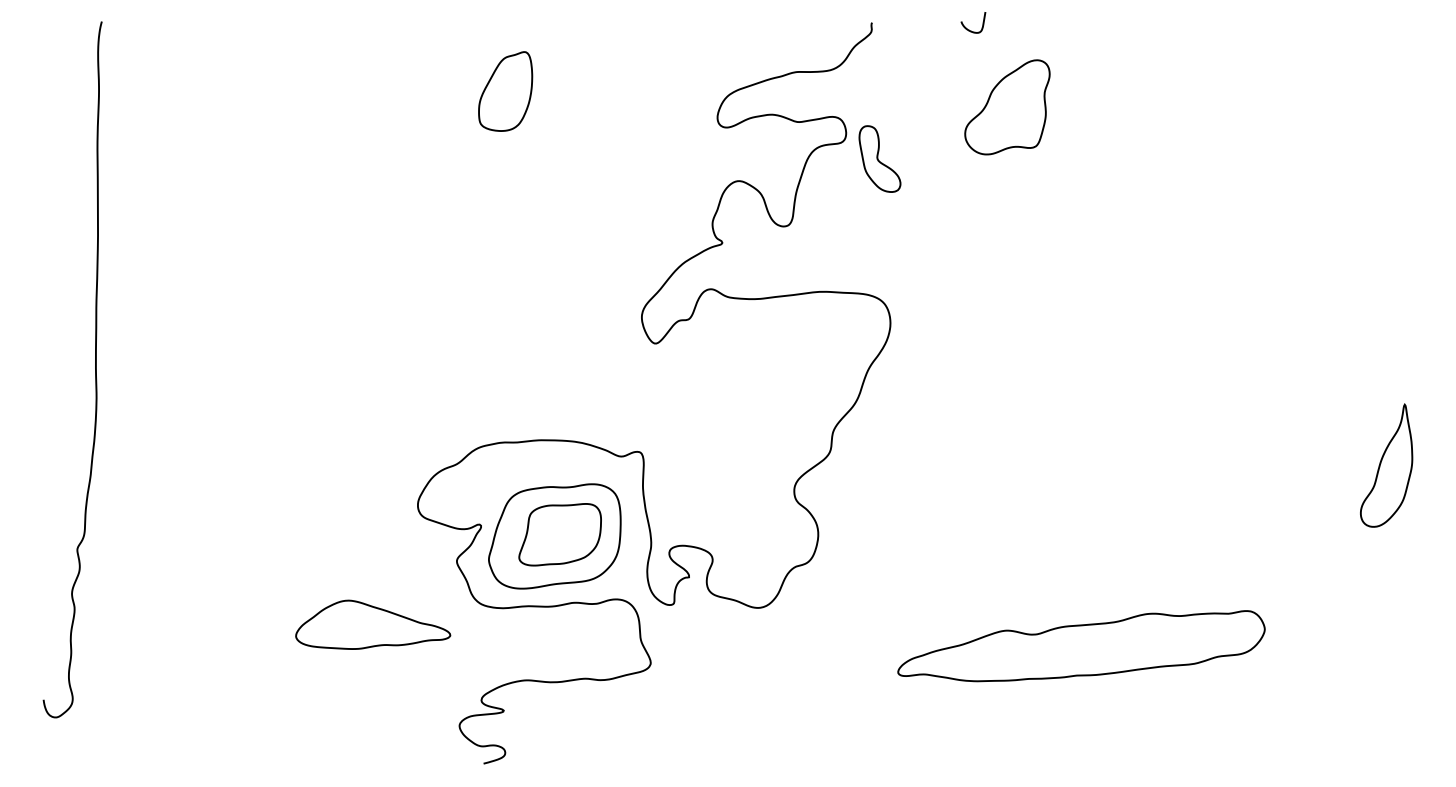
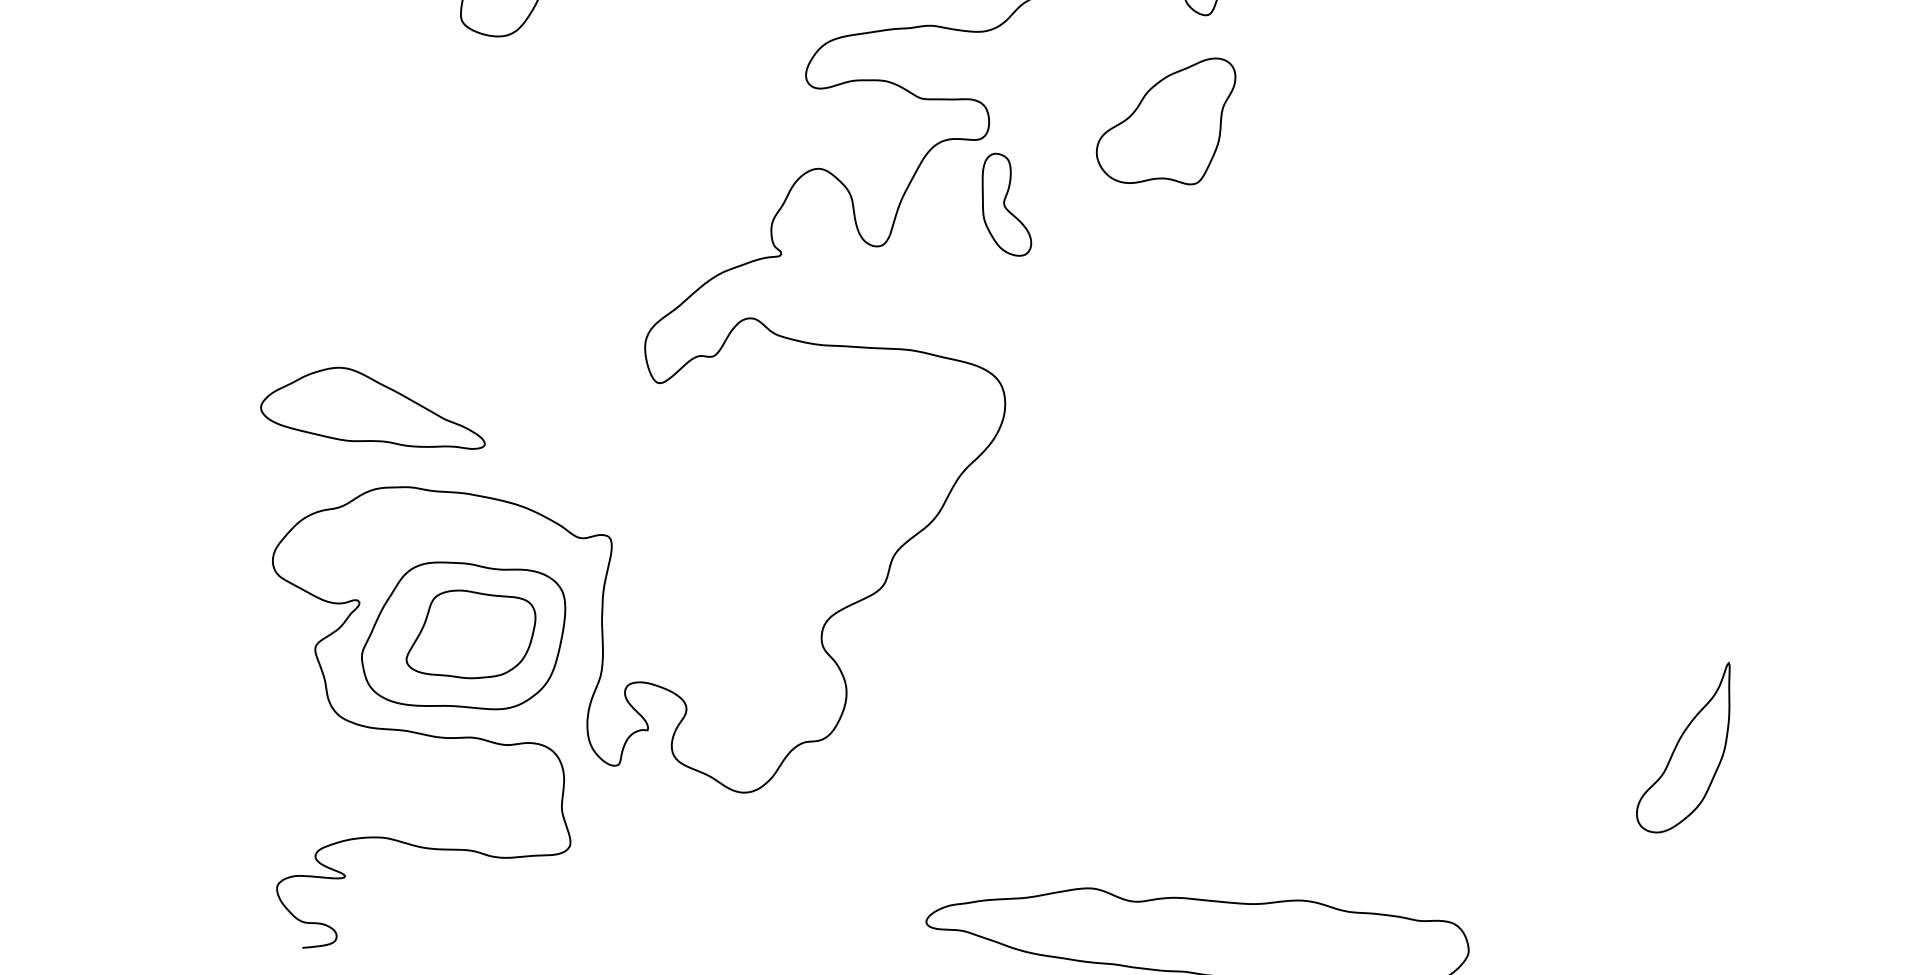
part: (1007, 107) -> (1165, 119), moved
part: (879, 158) -> (1007, 203), moved
part: (373, 624) -> (376, 409), moved

